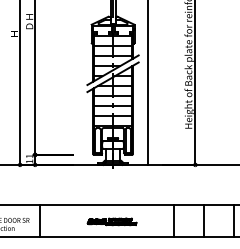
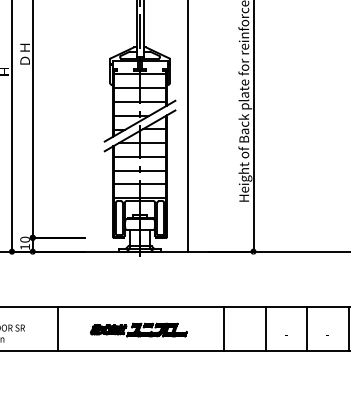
text: (29, 156) -> (24, 239), 11 -> 10
line: (40, 220) -> (57, 328), moved
part: (111, 221) -> (138, 329), size x1.43

